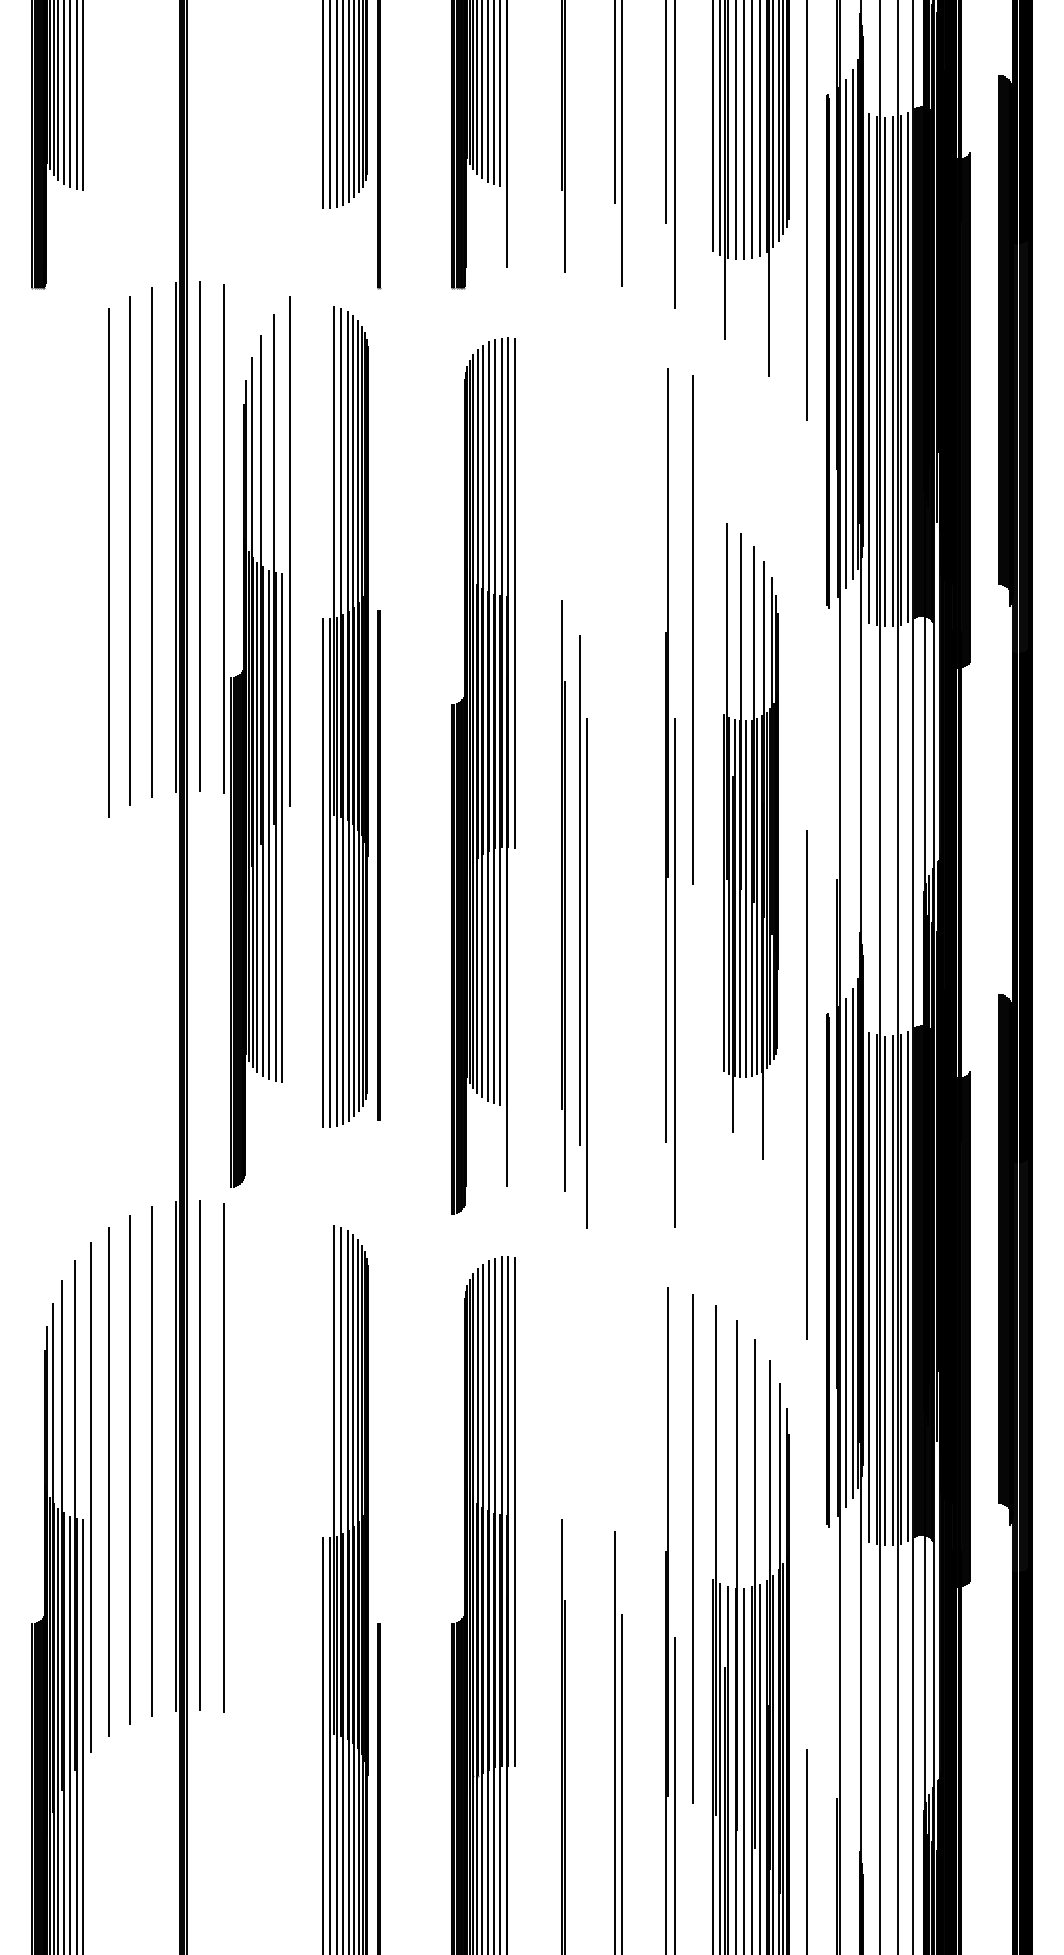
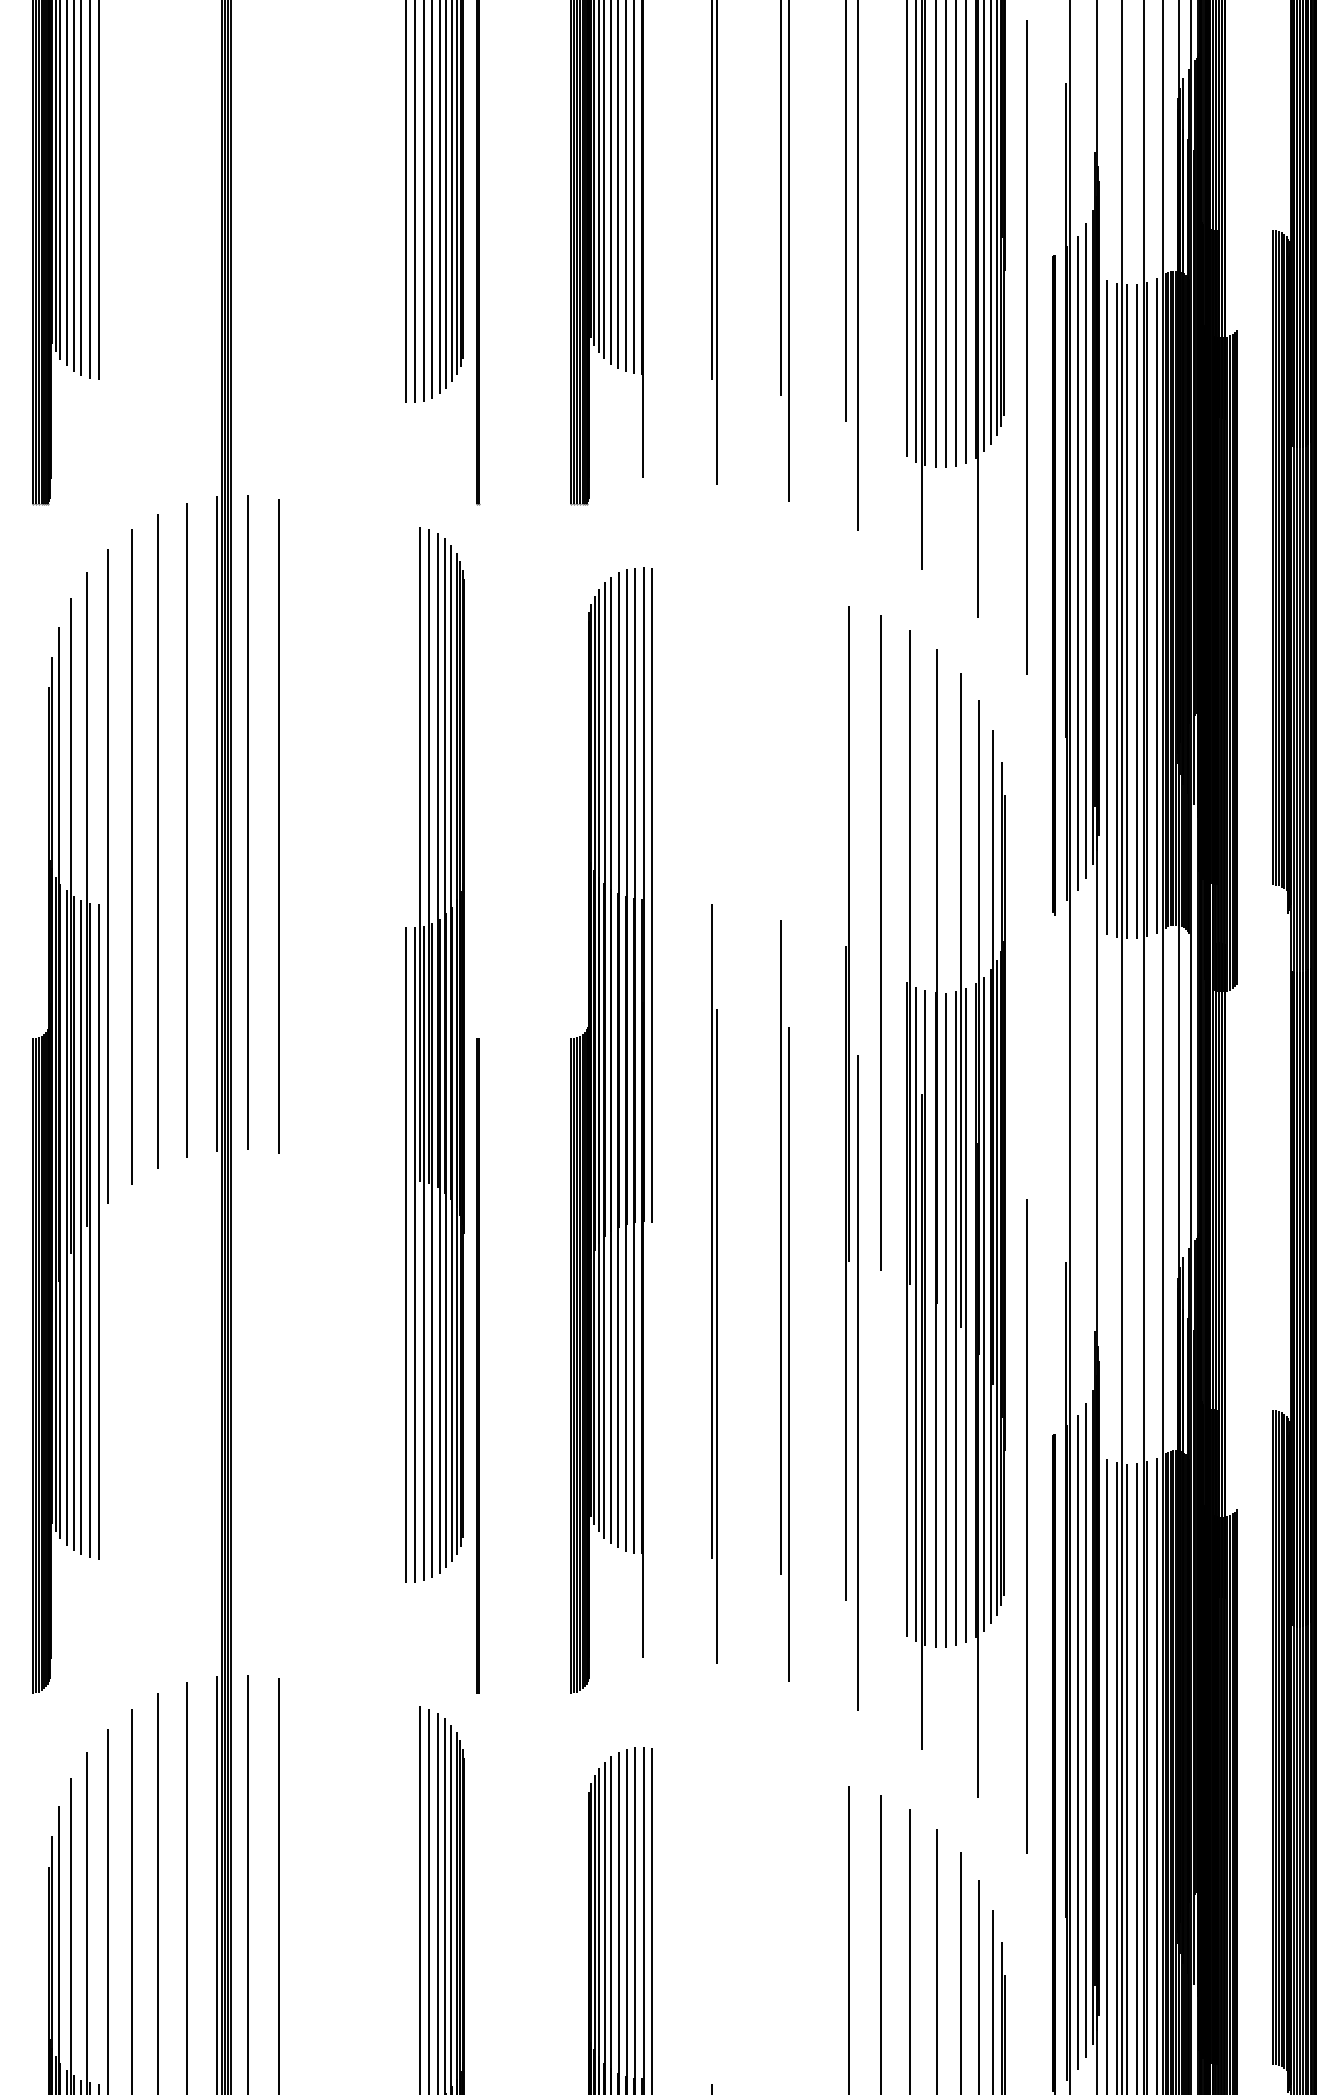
part: (260, 741) -> (70, 1120), moved
part: (750, 840) -> (954, 1213), size x1.43
line: (378, 865) -> (477, 1365), moved
part: (583, 931) -> (785, 1300), moved

